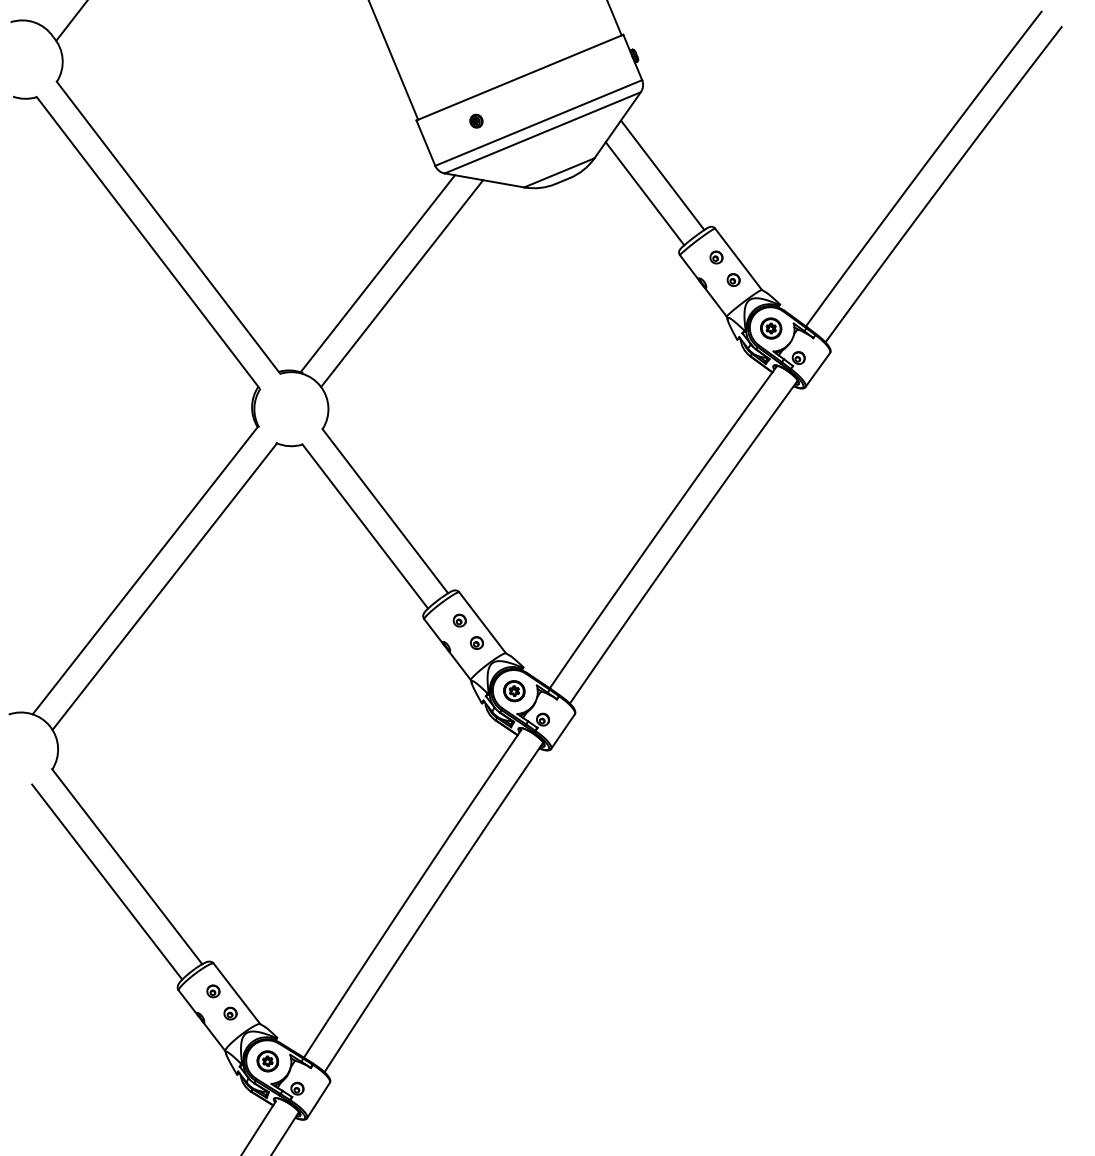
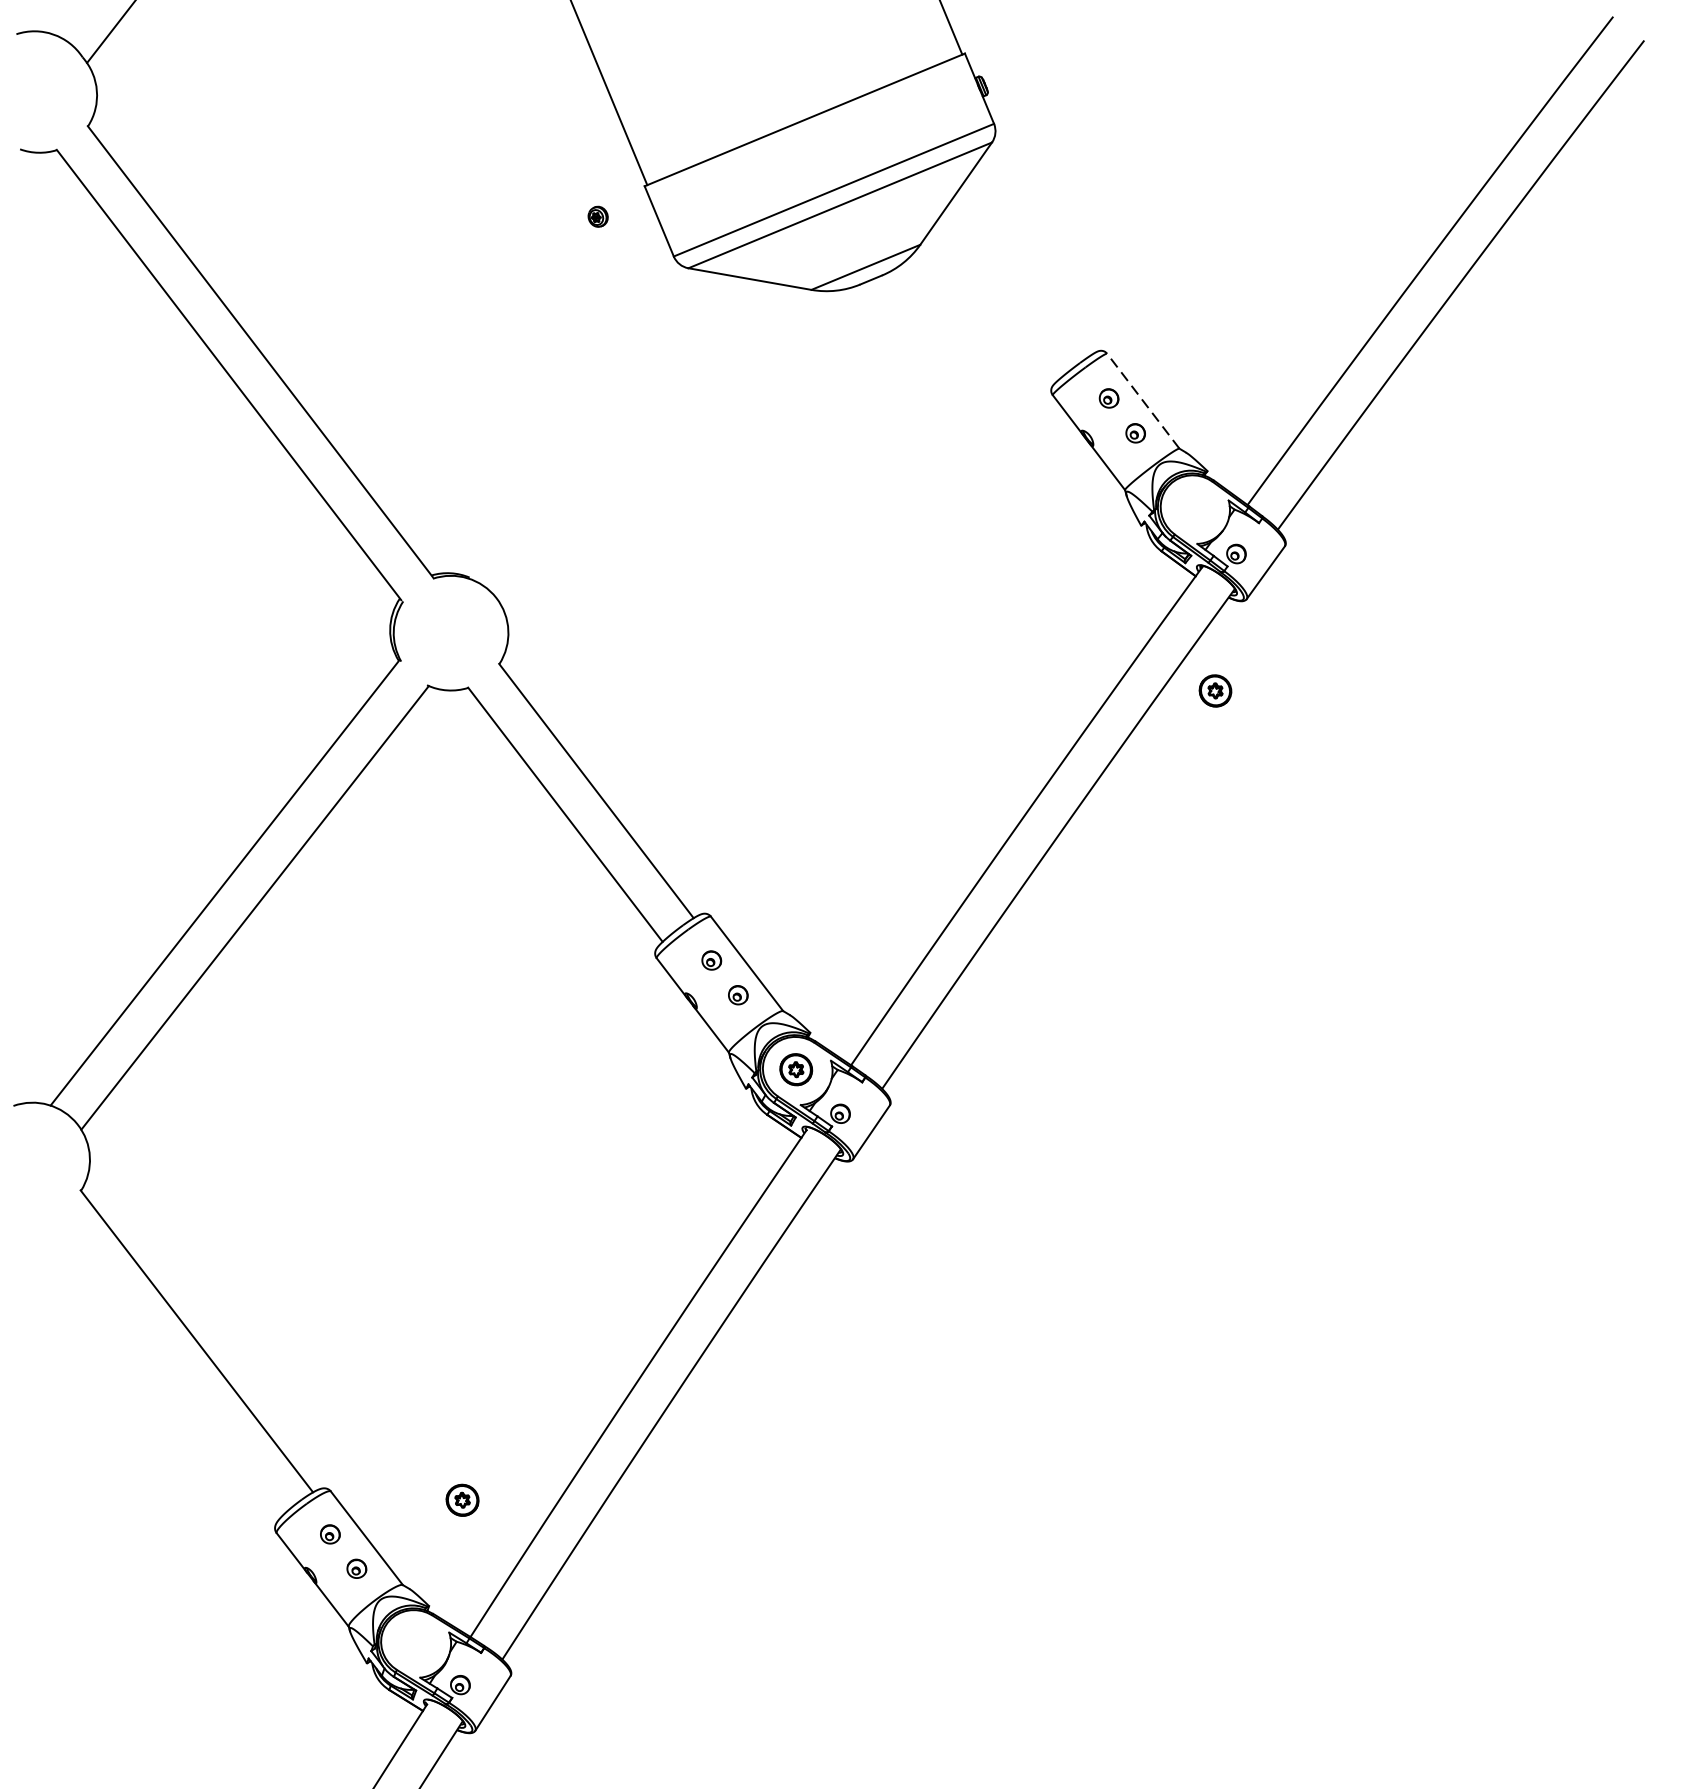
part: (476, 120) -> (598, 215), moved
line: (662, 175) -> (1025, 271), removed
line: (644, 193) -> (997, 299), removed
line: (738, 259) -> (1143, 401), solid -> dashed
line: (377, 273) -> (584, 423), removed
line: (402, 283) -> (623, 438), removed
part: (771, 328) -> (1215, 690), moved
line: (107, 881) -> (166, 1364), removed
part: (267, 1061) -> (462, 1500), moved

